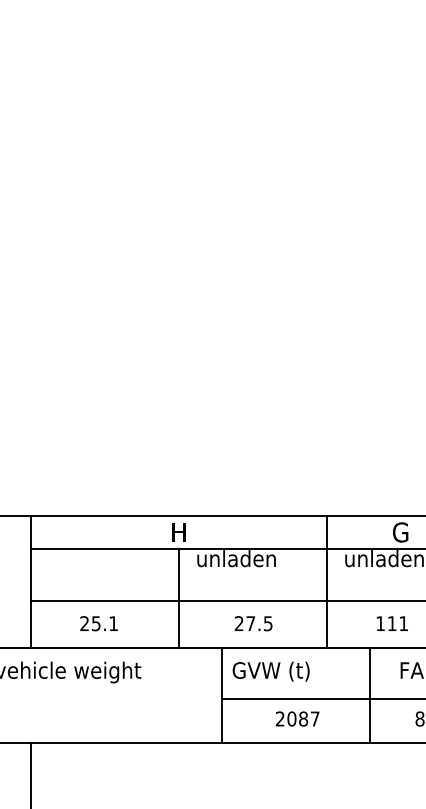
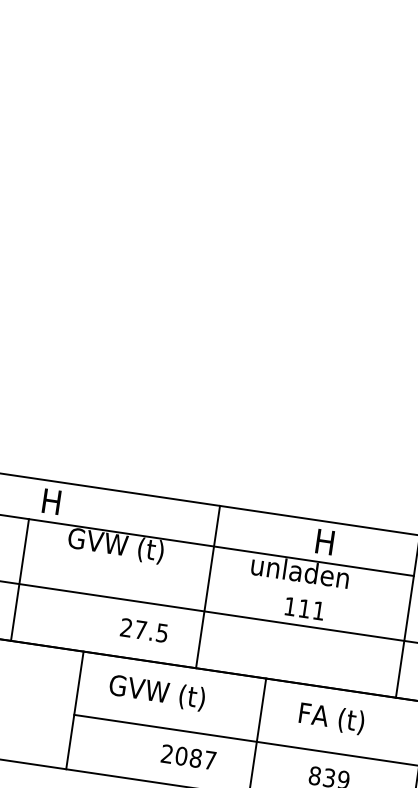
text: (400, 532) -> (324, 542), G -> H
text: (235, 559) -> (116, 545), unladen -> GVW (t)
line: (327, 581) -> (208, 586), moved
line: (179, 597) -> (20, 579), moved
text: (253, 623) -> (144, 630), moved
text: (391, 623) -> (303, 608), moved
text: (270, 671) -> (156, 692), moved
text: (297, 718) -> (188, 756), moved

